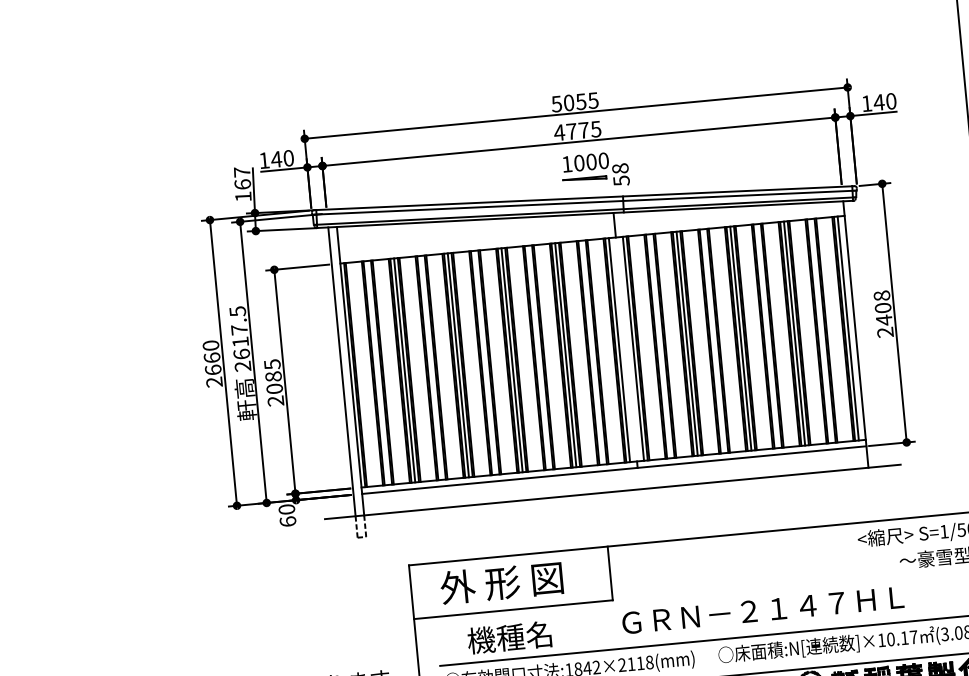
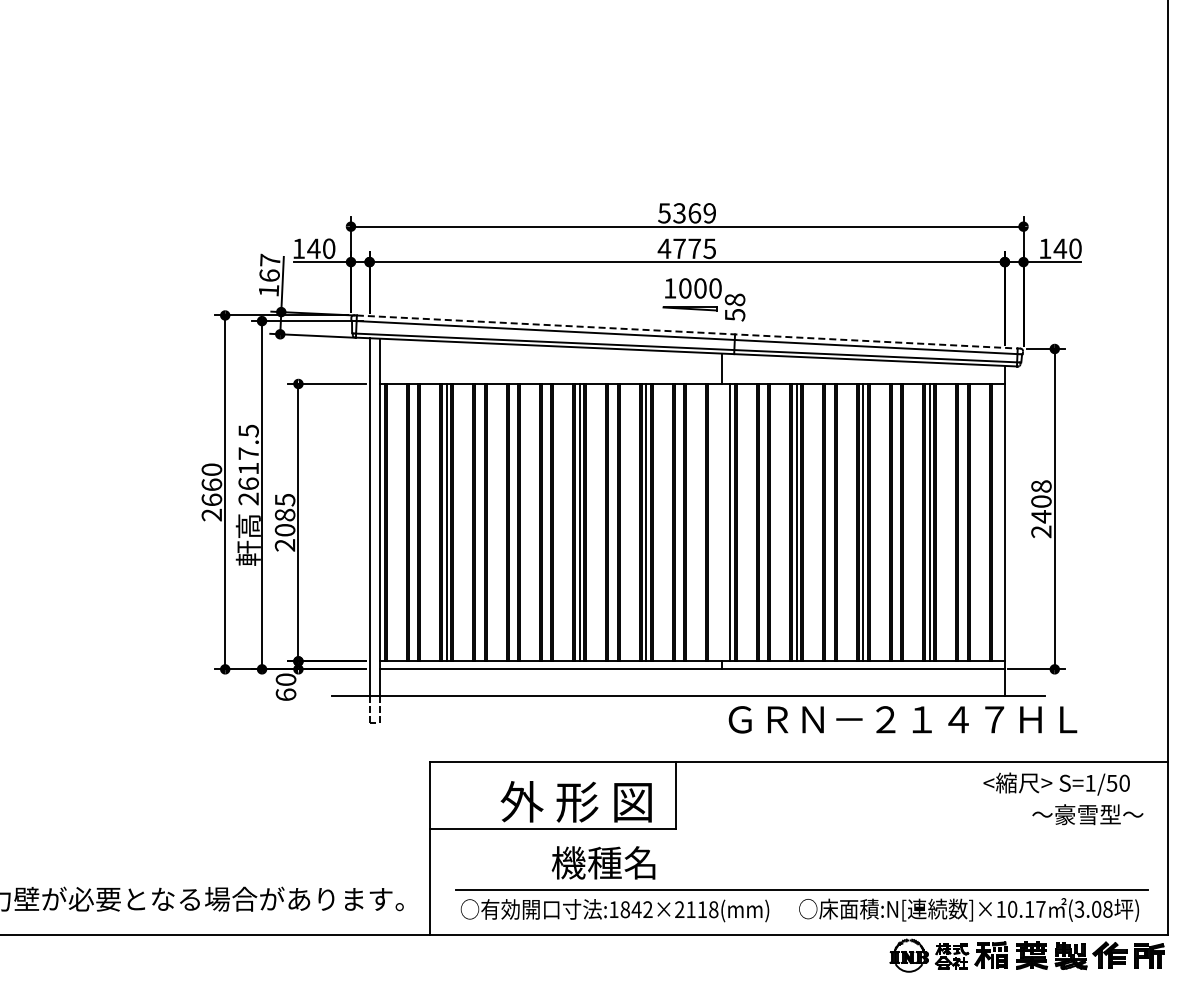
text: (581, 101) -> (694, 213), 5055 -> 5369
line: (584, 198) -> (687, 332), solid -> dashed
line: (848, 328) -> (996, 522), removed
line: (619, 350) -> (712, 522), removed
line: (458, 365) -> (513, 522), removed
text: (501, 582) -> (575, 801), moved
text: (762, 610) -> (902, 719), moved
text: (509, 637) -> (603, 862), moved

